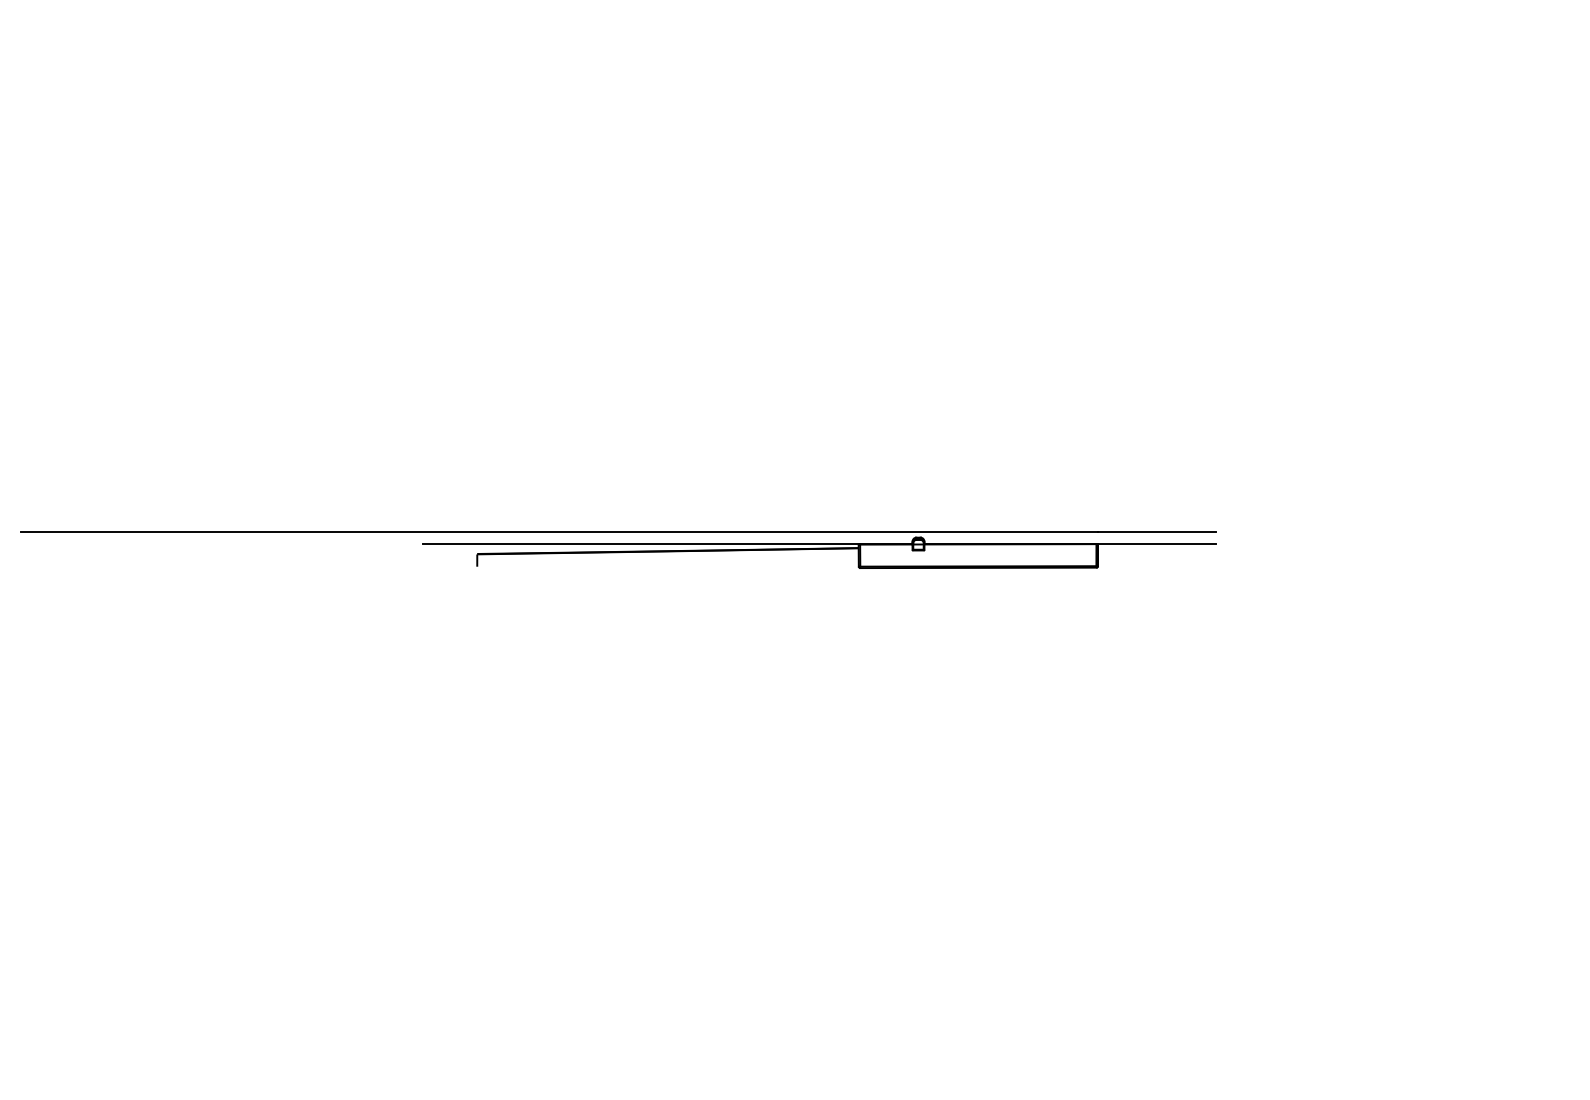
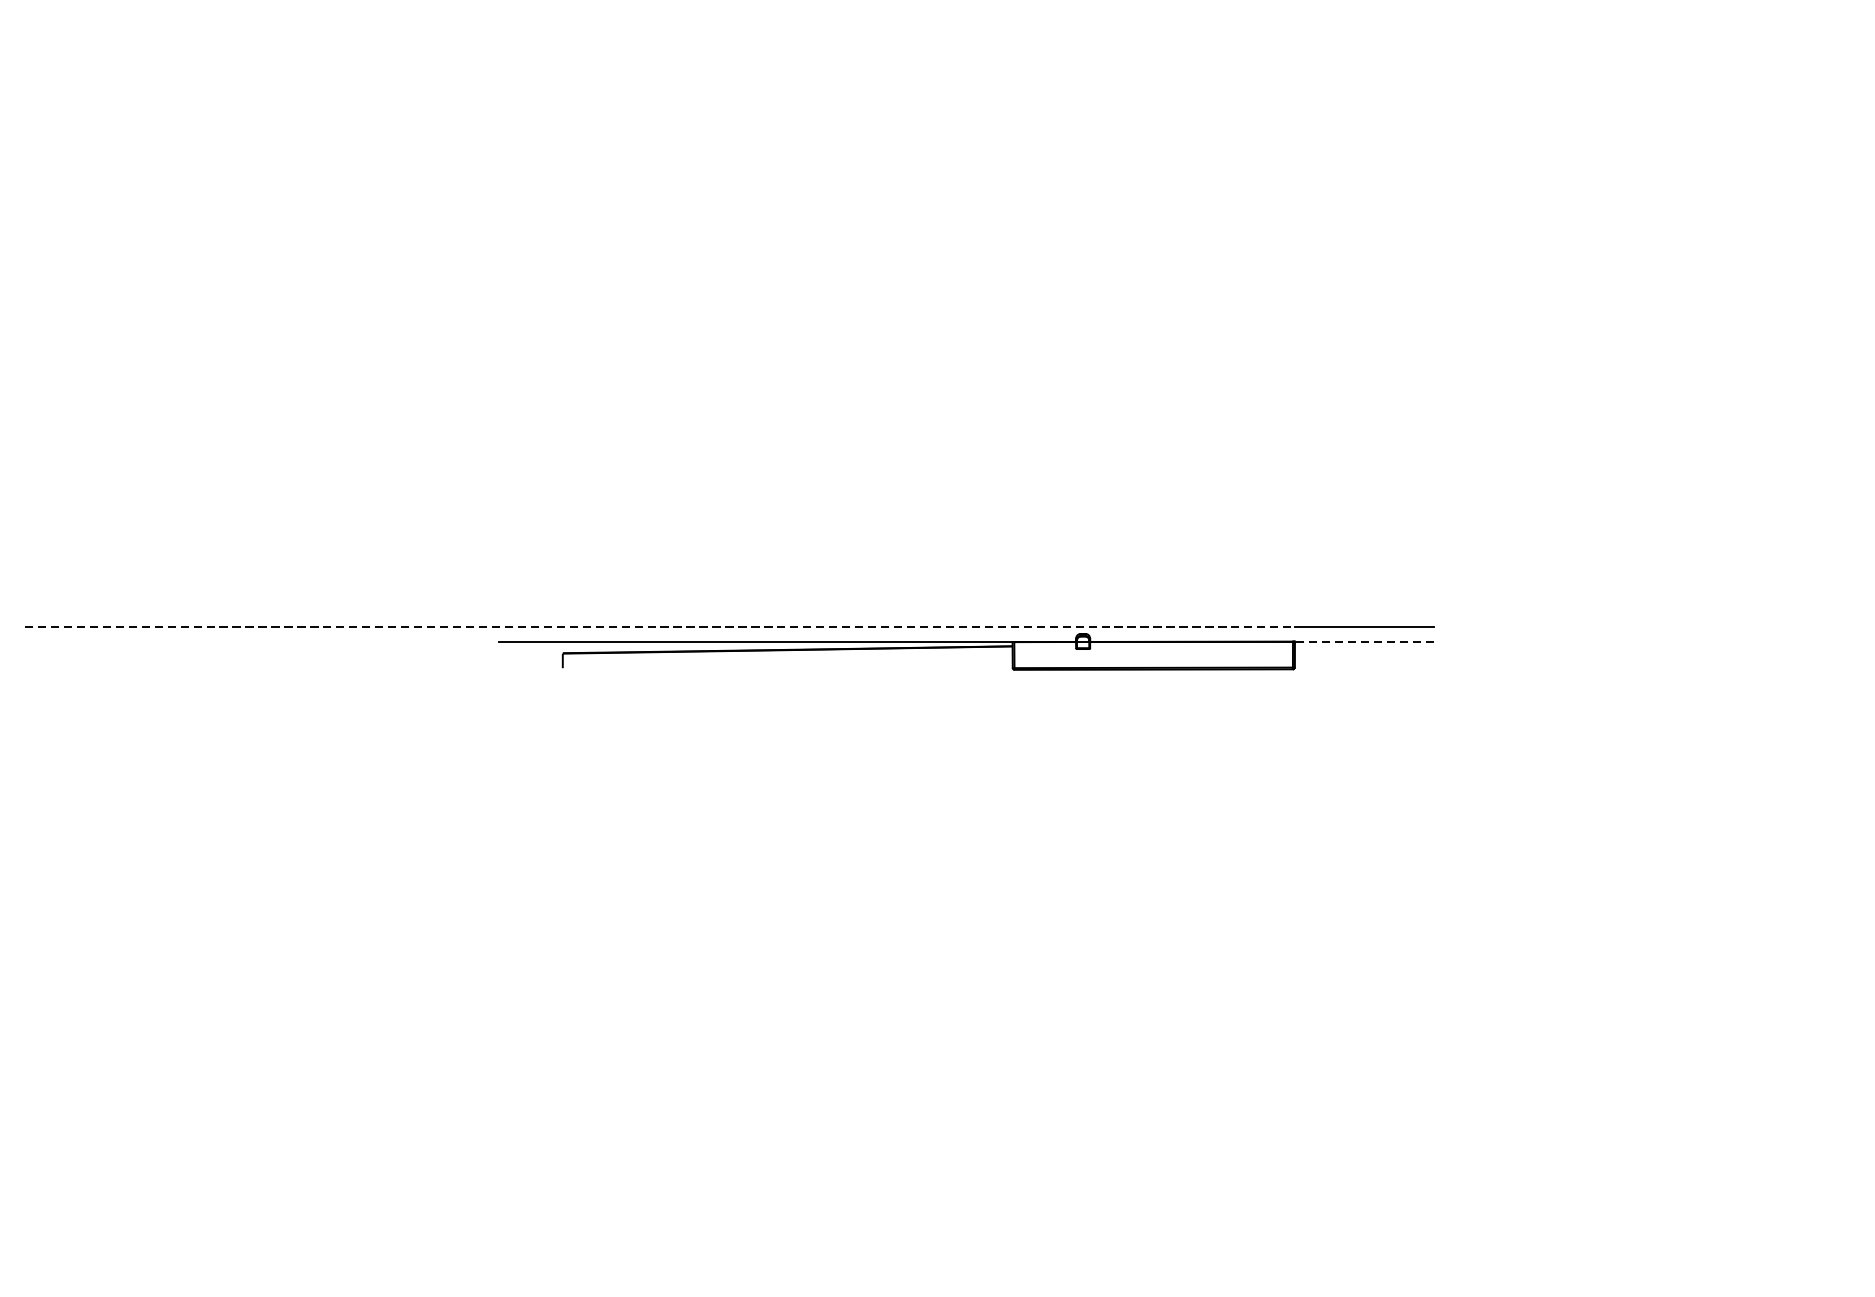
line: (560, 531) -> (660, 626), solid -> dashed
line: (1156, 544) -> (1363, 642), solid -> dashed

